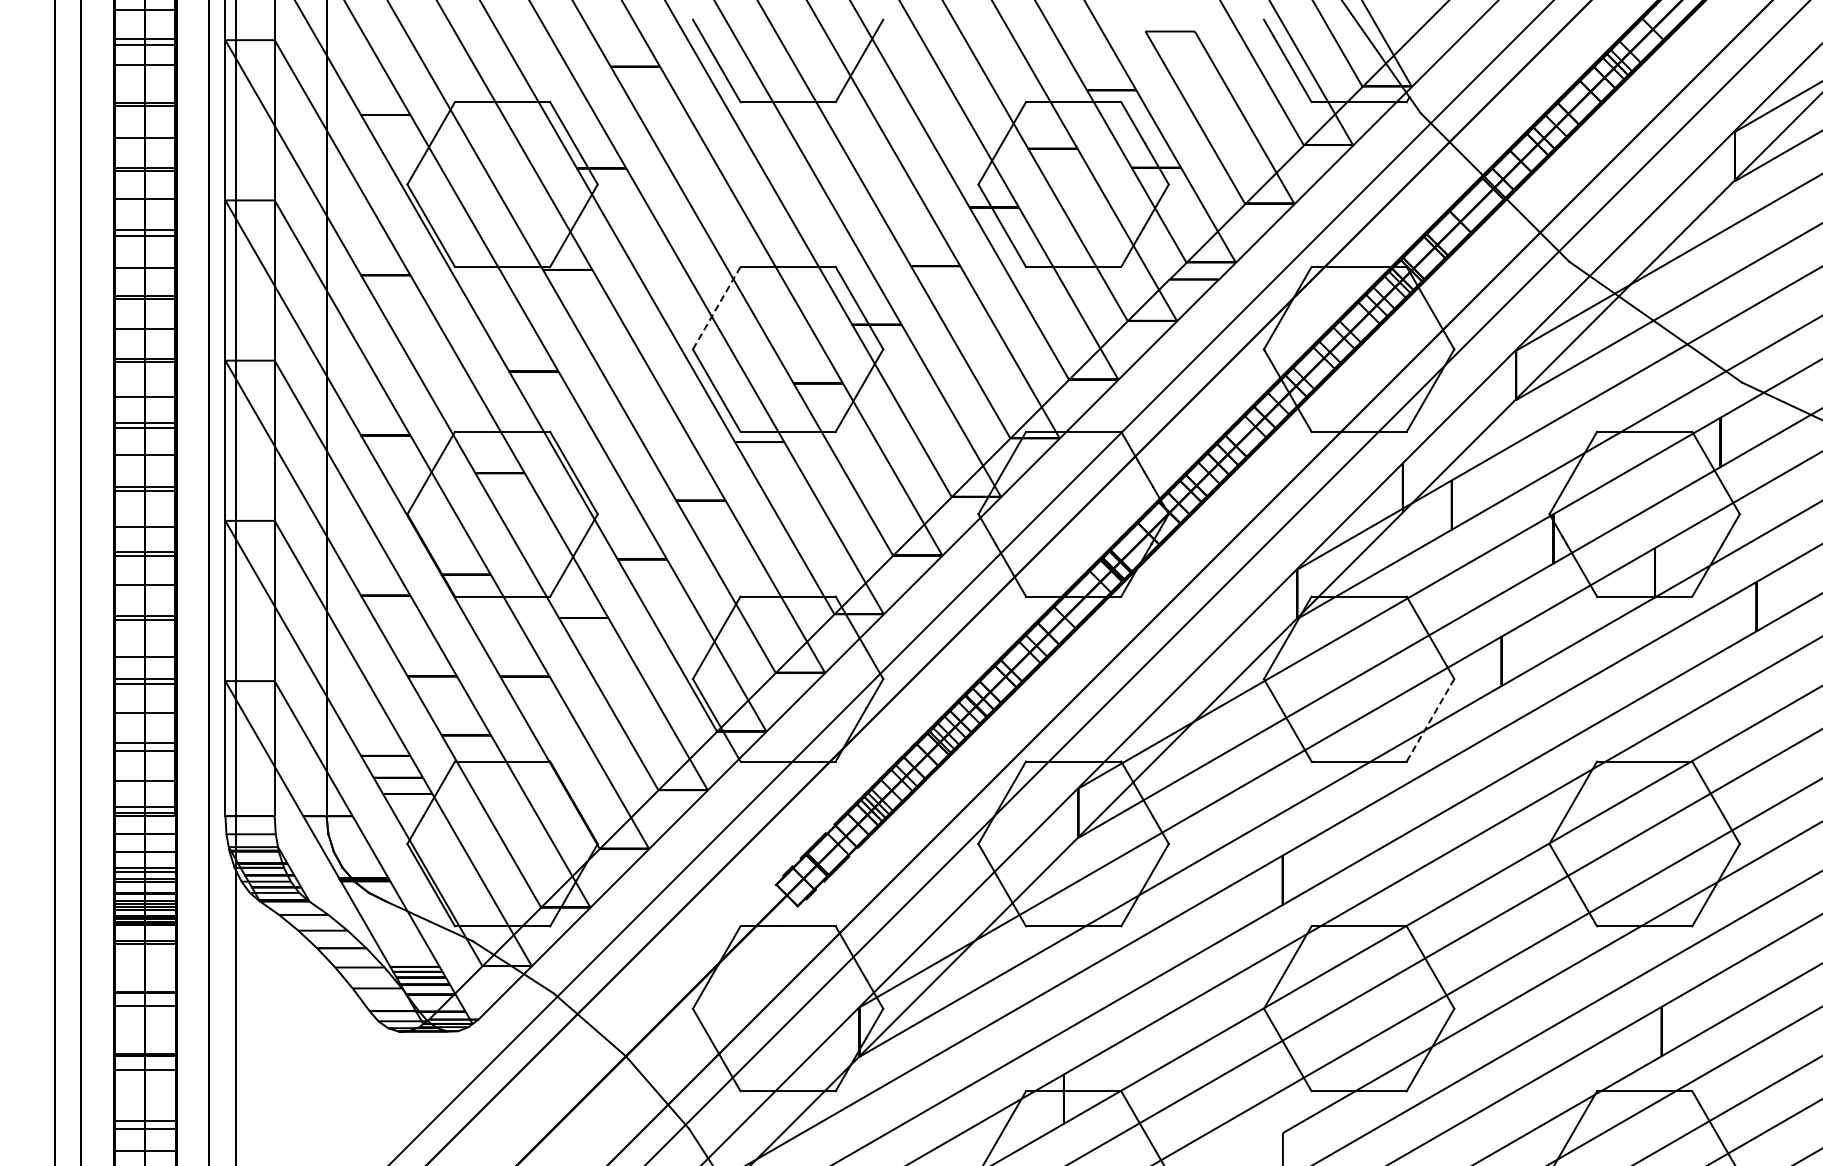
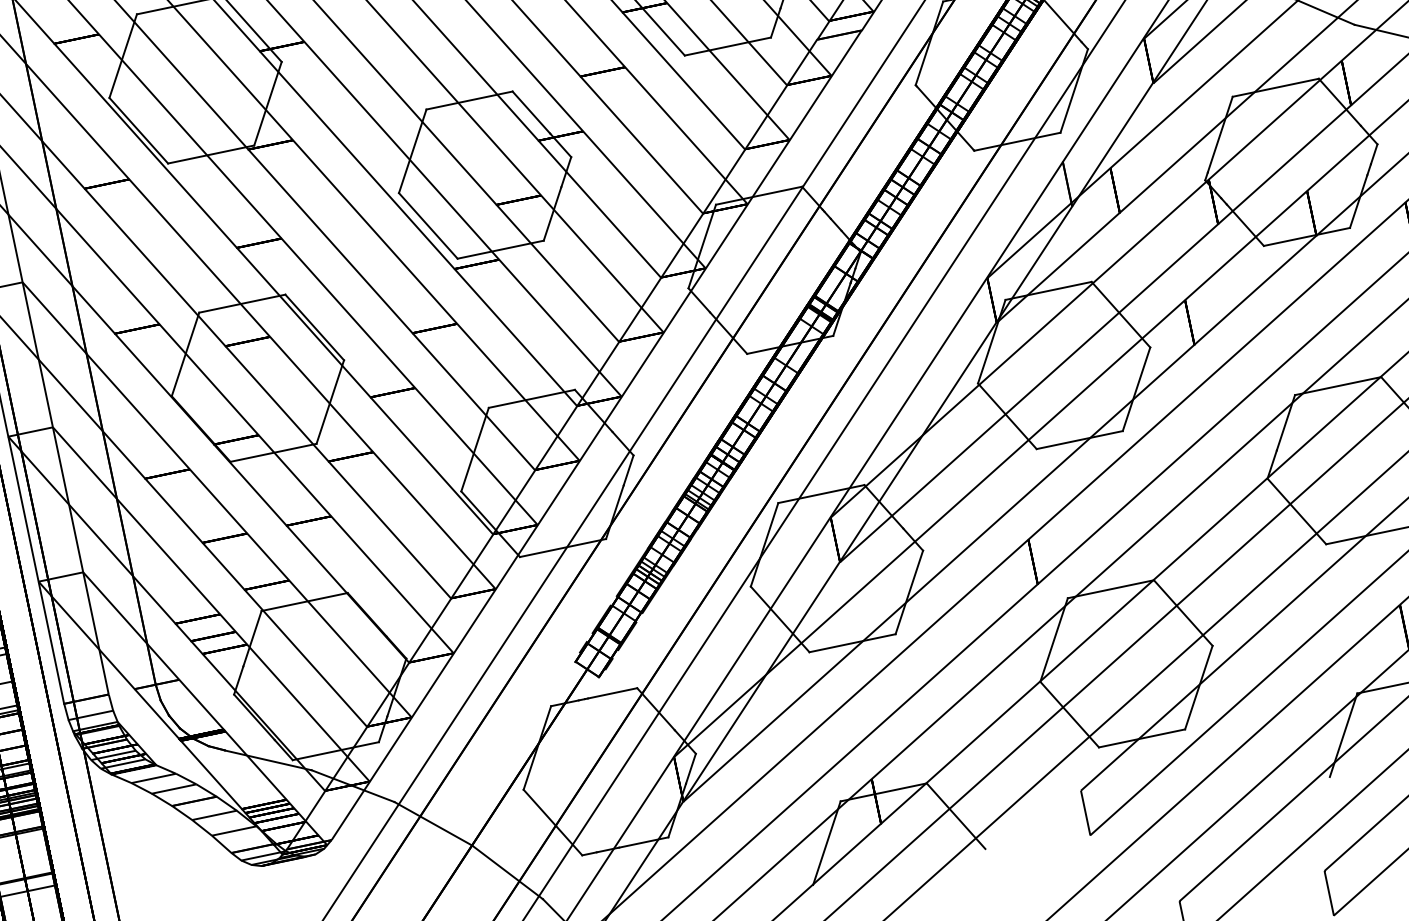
line: (716, 308) -> (412, 151), dashed -> solid
line: (1430, 720) -> (1136, 389), dashed -> solid

